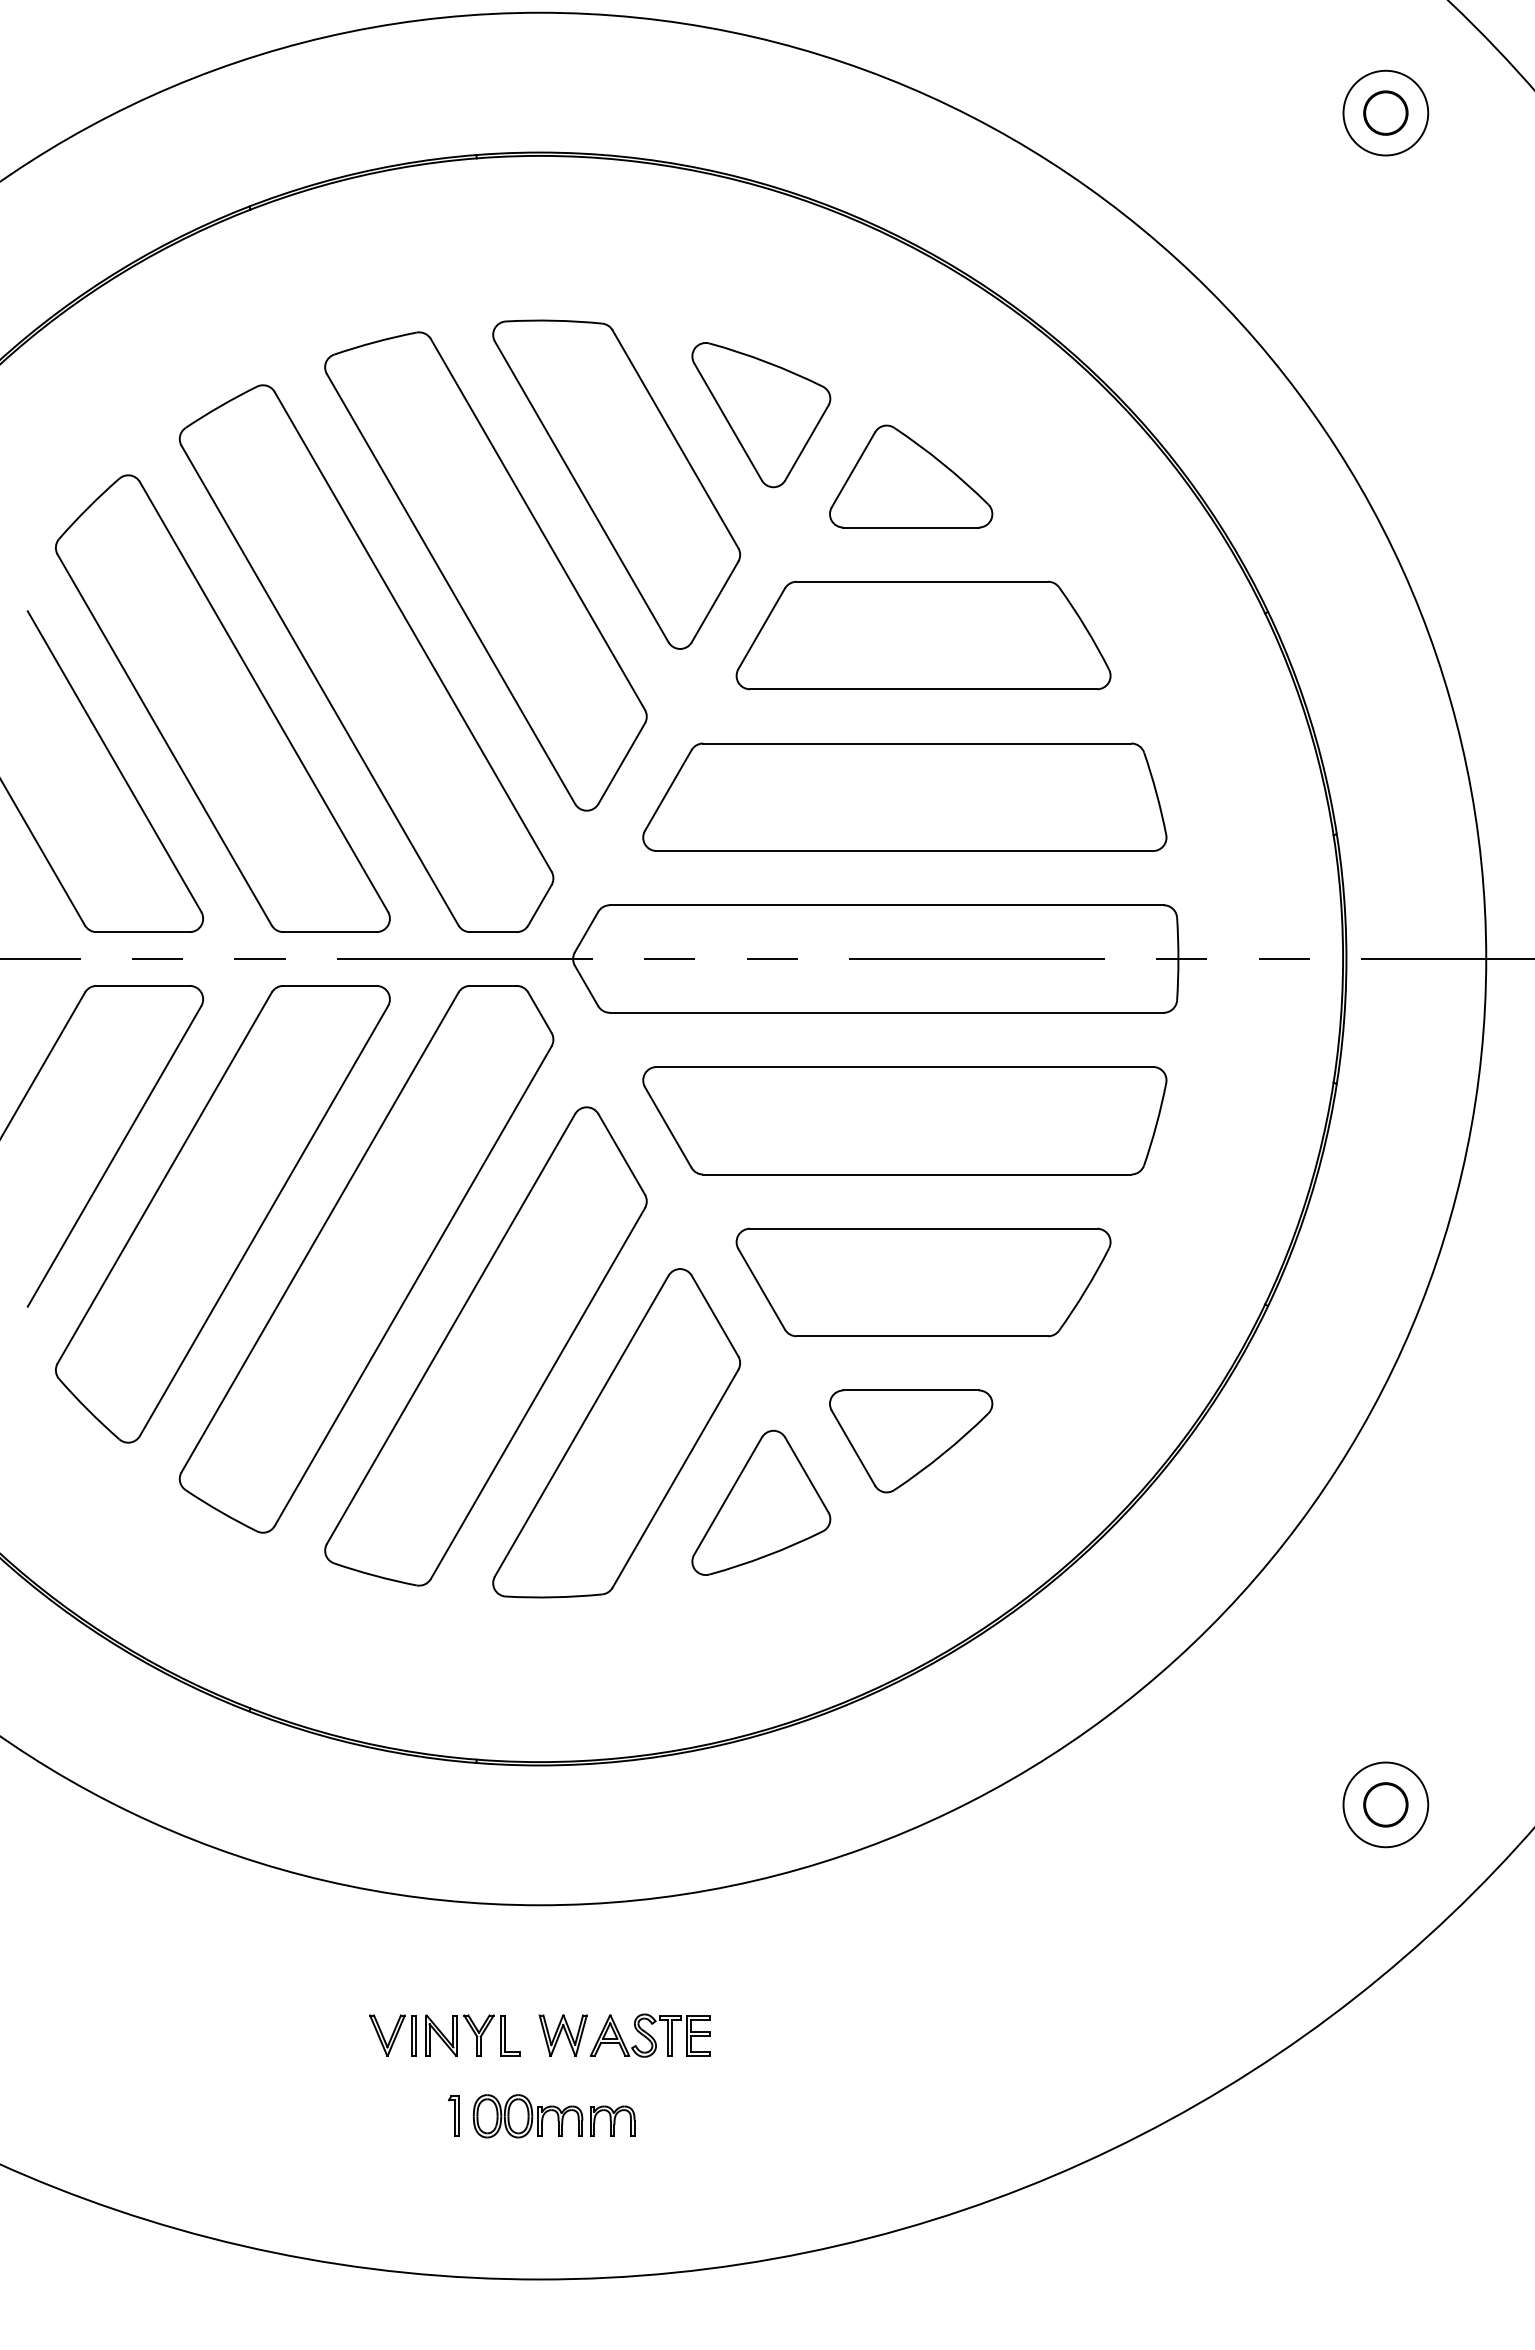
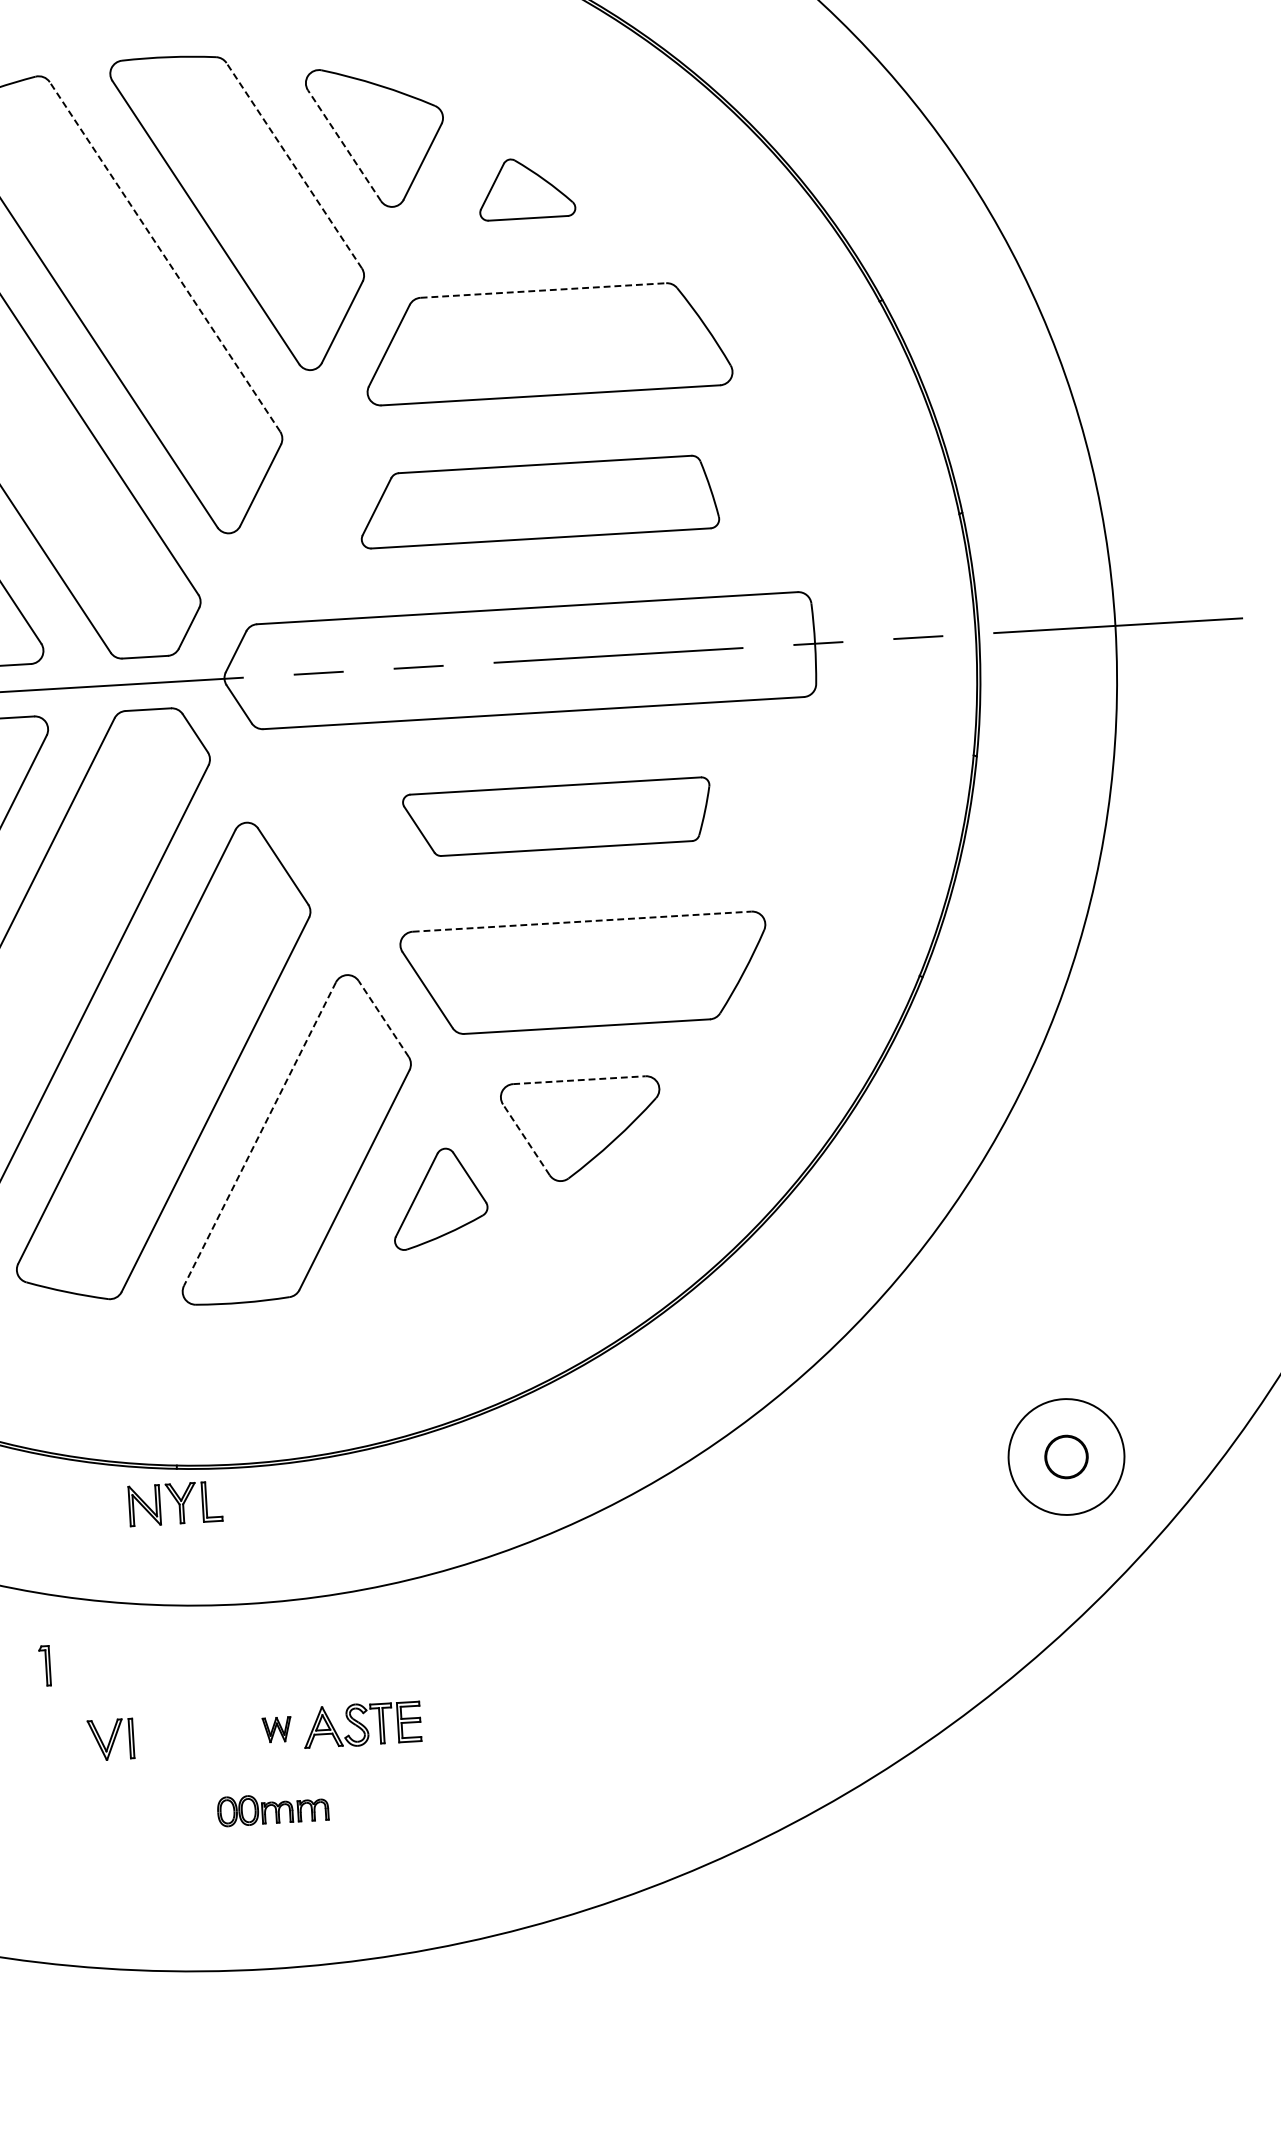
line: (728, 421) -> (344, 145), solid -> dashed
line: (675, 439) -> (294, 166), solid -> dashed
part: (911, 476) -> (526, 188), size x0.6
line: (537, 524) -> (164, 256), solid -> dashed
line: (922, 581) -> (543, 290), solid -> dashed
part: (904, 796) -> (538, 501), size x0.7
part: (904, 1120) -> (557, 817), size x0.6
line: (923, 1228) -> (581, 921), solid -> dashed
line: (715, 1316) -> (384, 1019), solid -> dashed
line: (911, 1390) -> (579, 1080), solid -> dashed
line: (581, 1426) -> (259, 1134), solid -> dashed
line: (853, 1447) -> (526, 1139), solid -> dashed
part: (761, 1502) -> (439, 1198), size x0.7
circle: (1385, 1804) -> (1066, 1456), size x1.4
part: (472, 2035) -> (175, 1503), moved
part: (562, 2035) -> (276, 1729), size x0.6
part: (453, 2115) -> (44, 1665), moved
part: (553, 2116) -> (272, 1809), size x0.7

